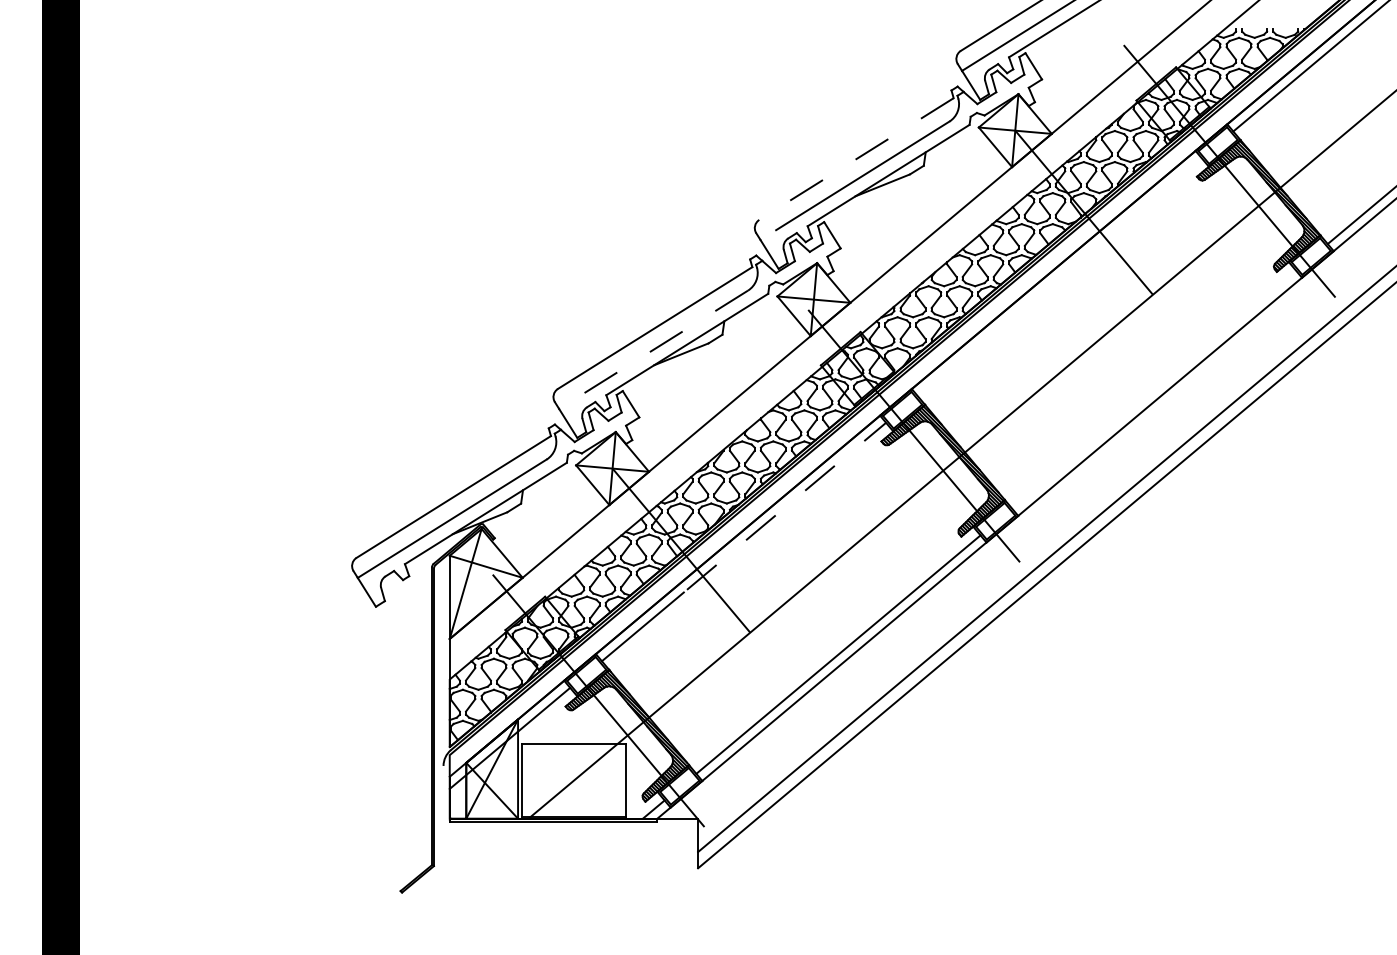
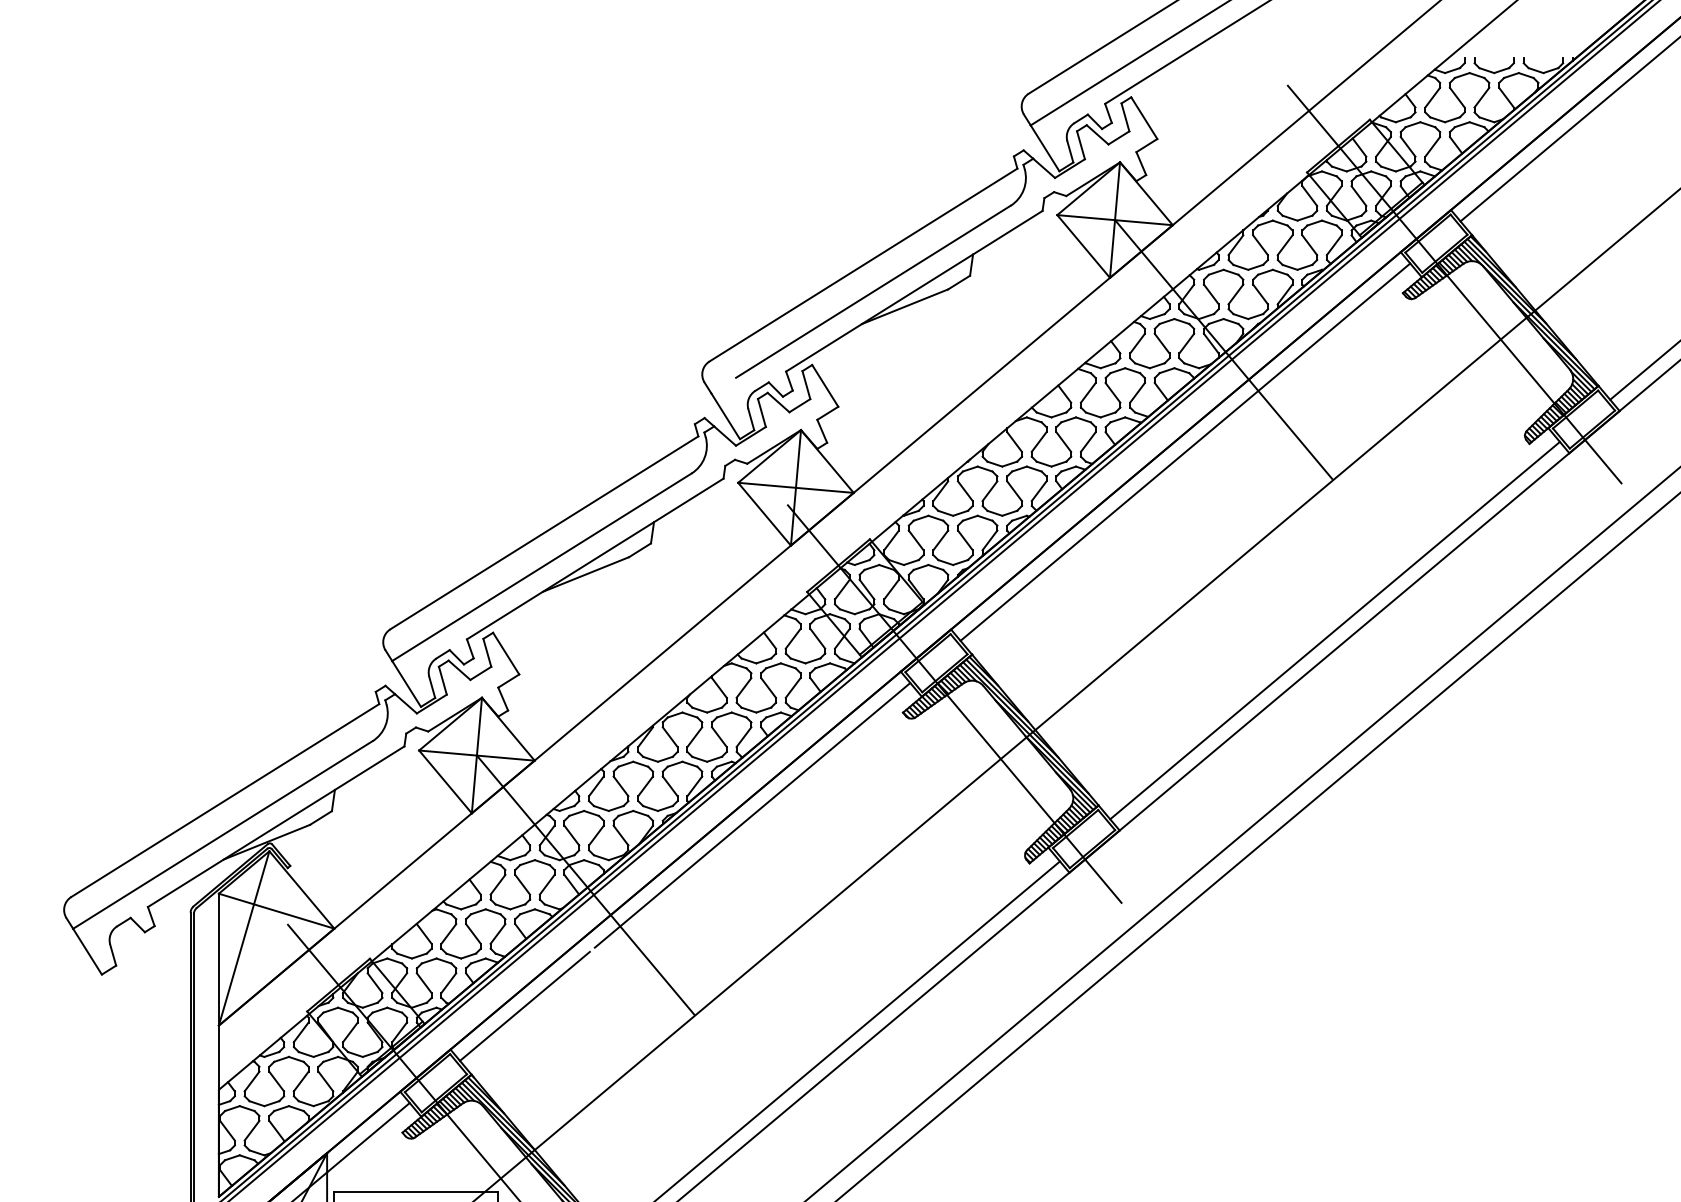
line: (856, 159) -> (863, 265), dashed -> solid
line: (1059, 277) -> (1185, 452), added
line: (653, 350) -> (541, 568), dashed -> solid
line: (1154, 389) -> (1335, 630), added
line: (786, 506) -> (752, 815), dashed -> solid

